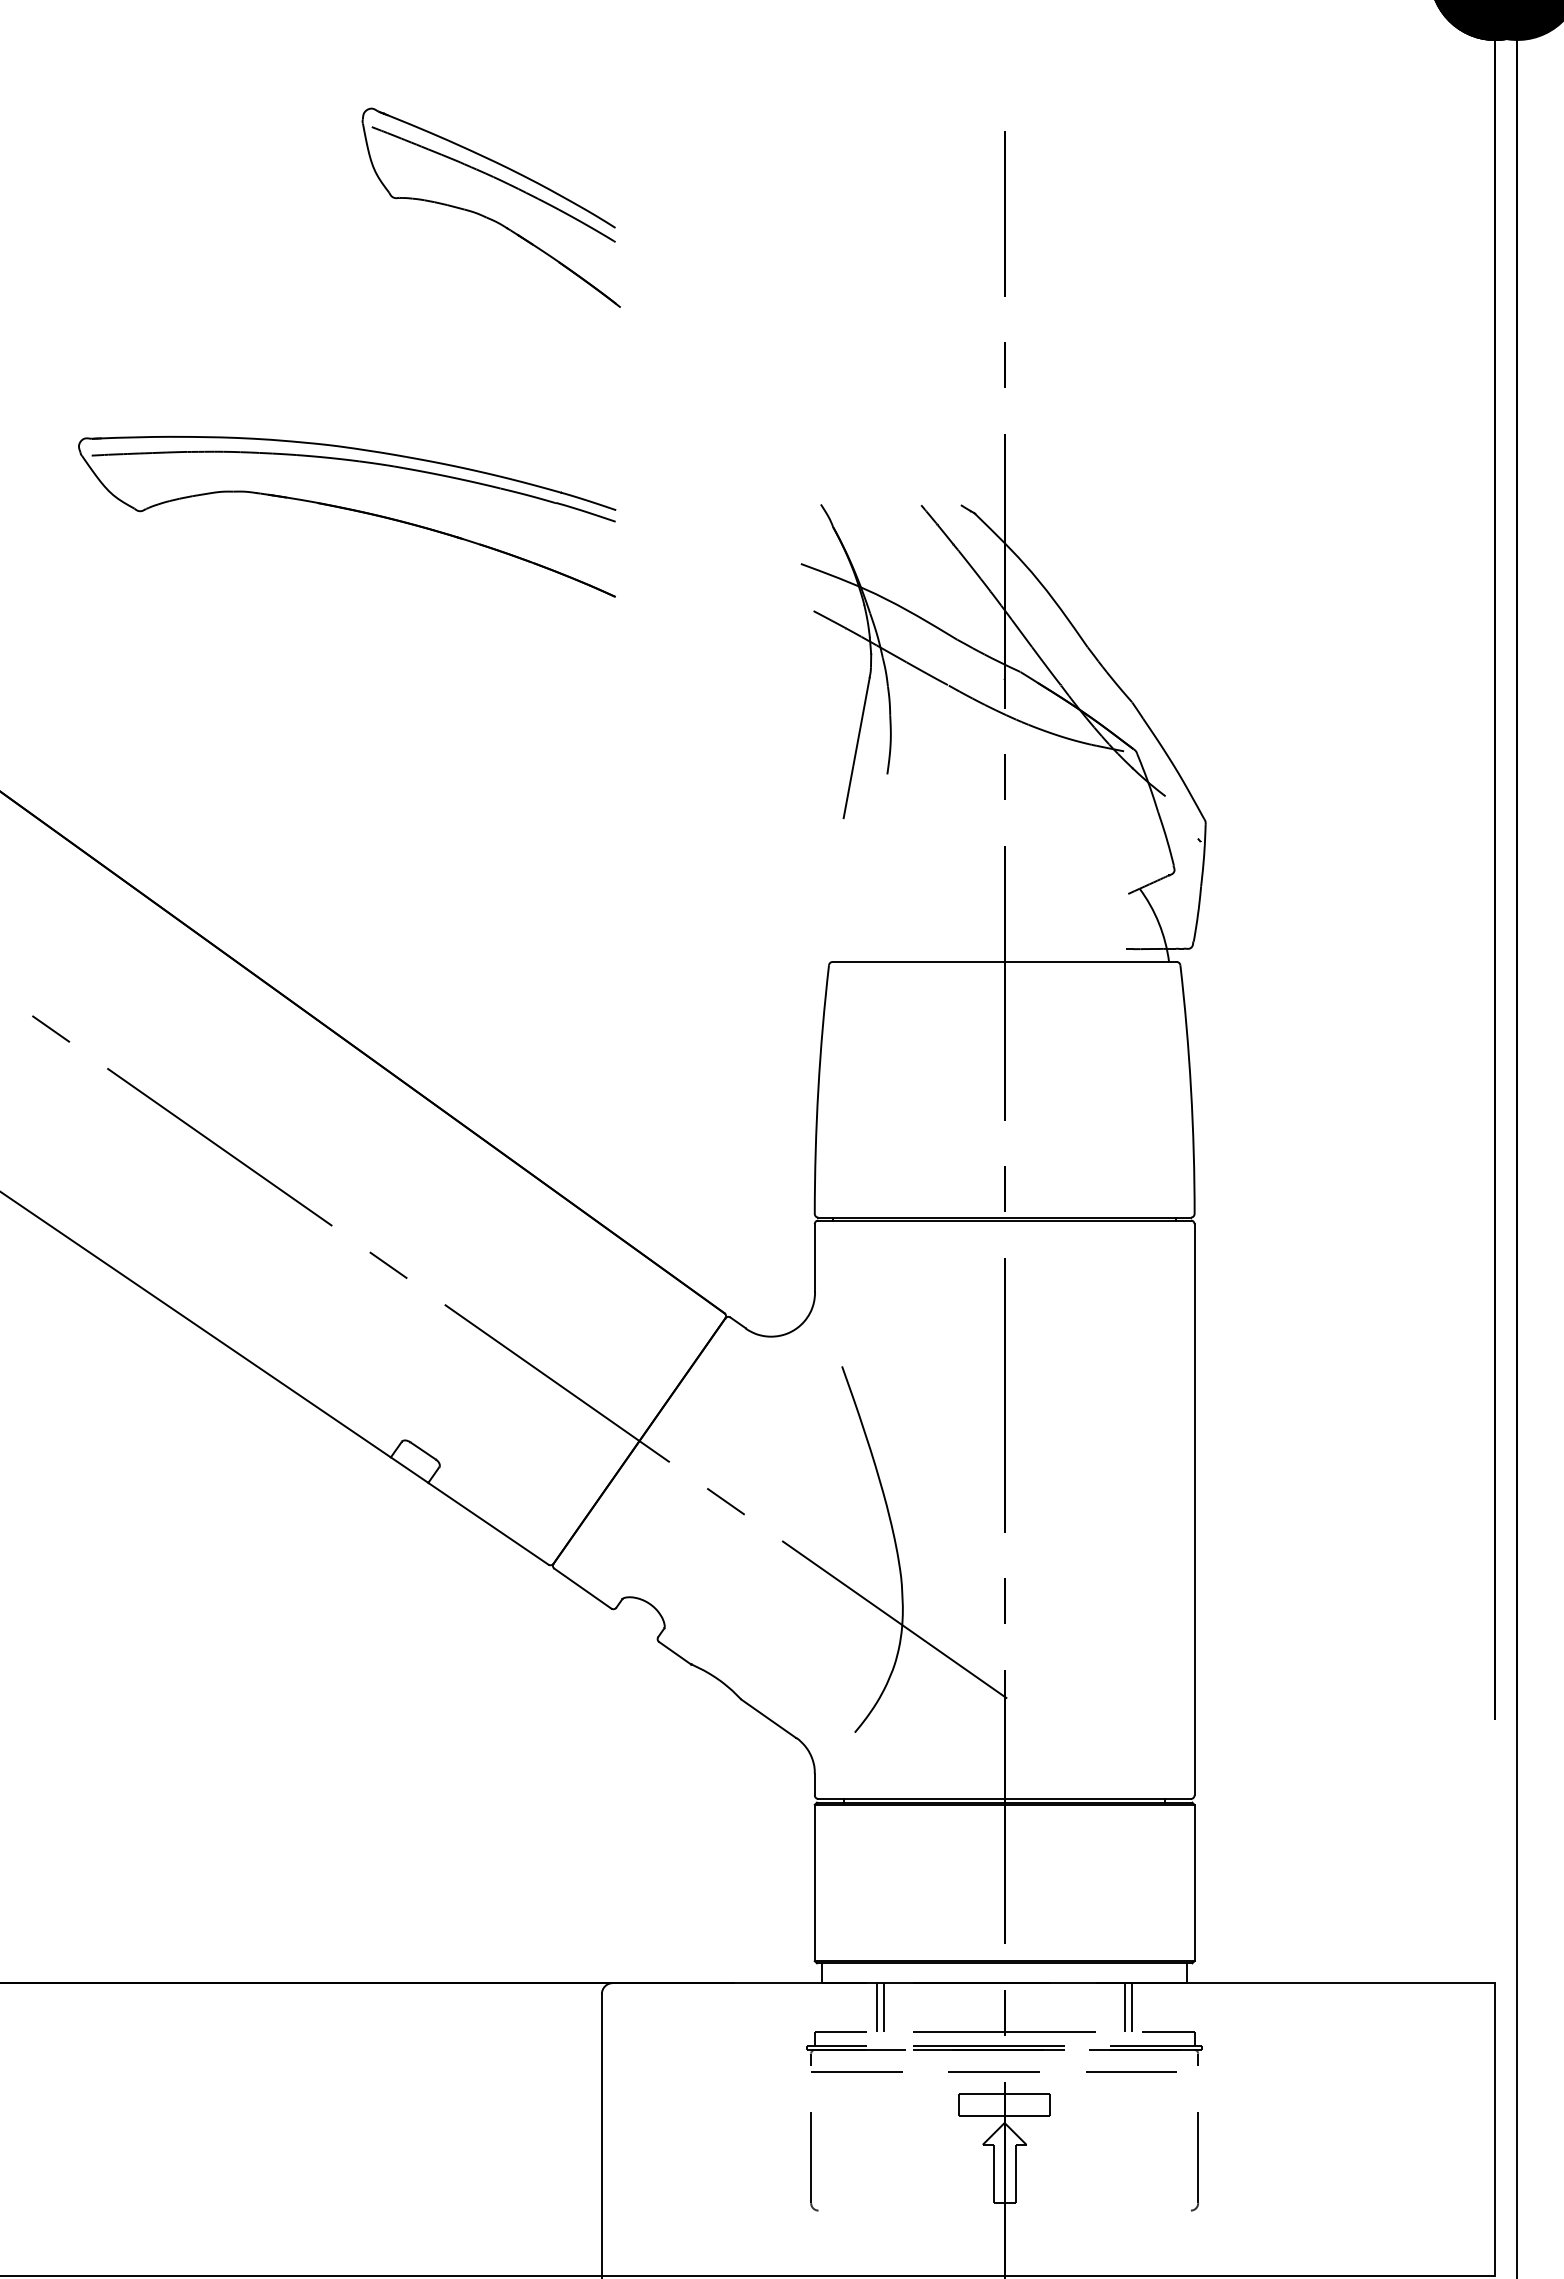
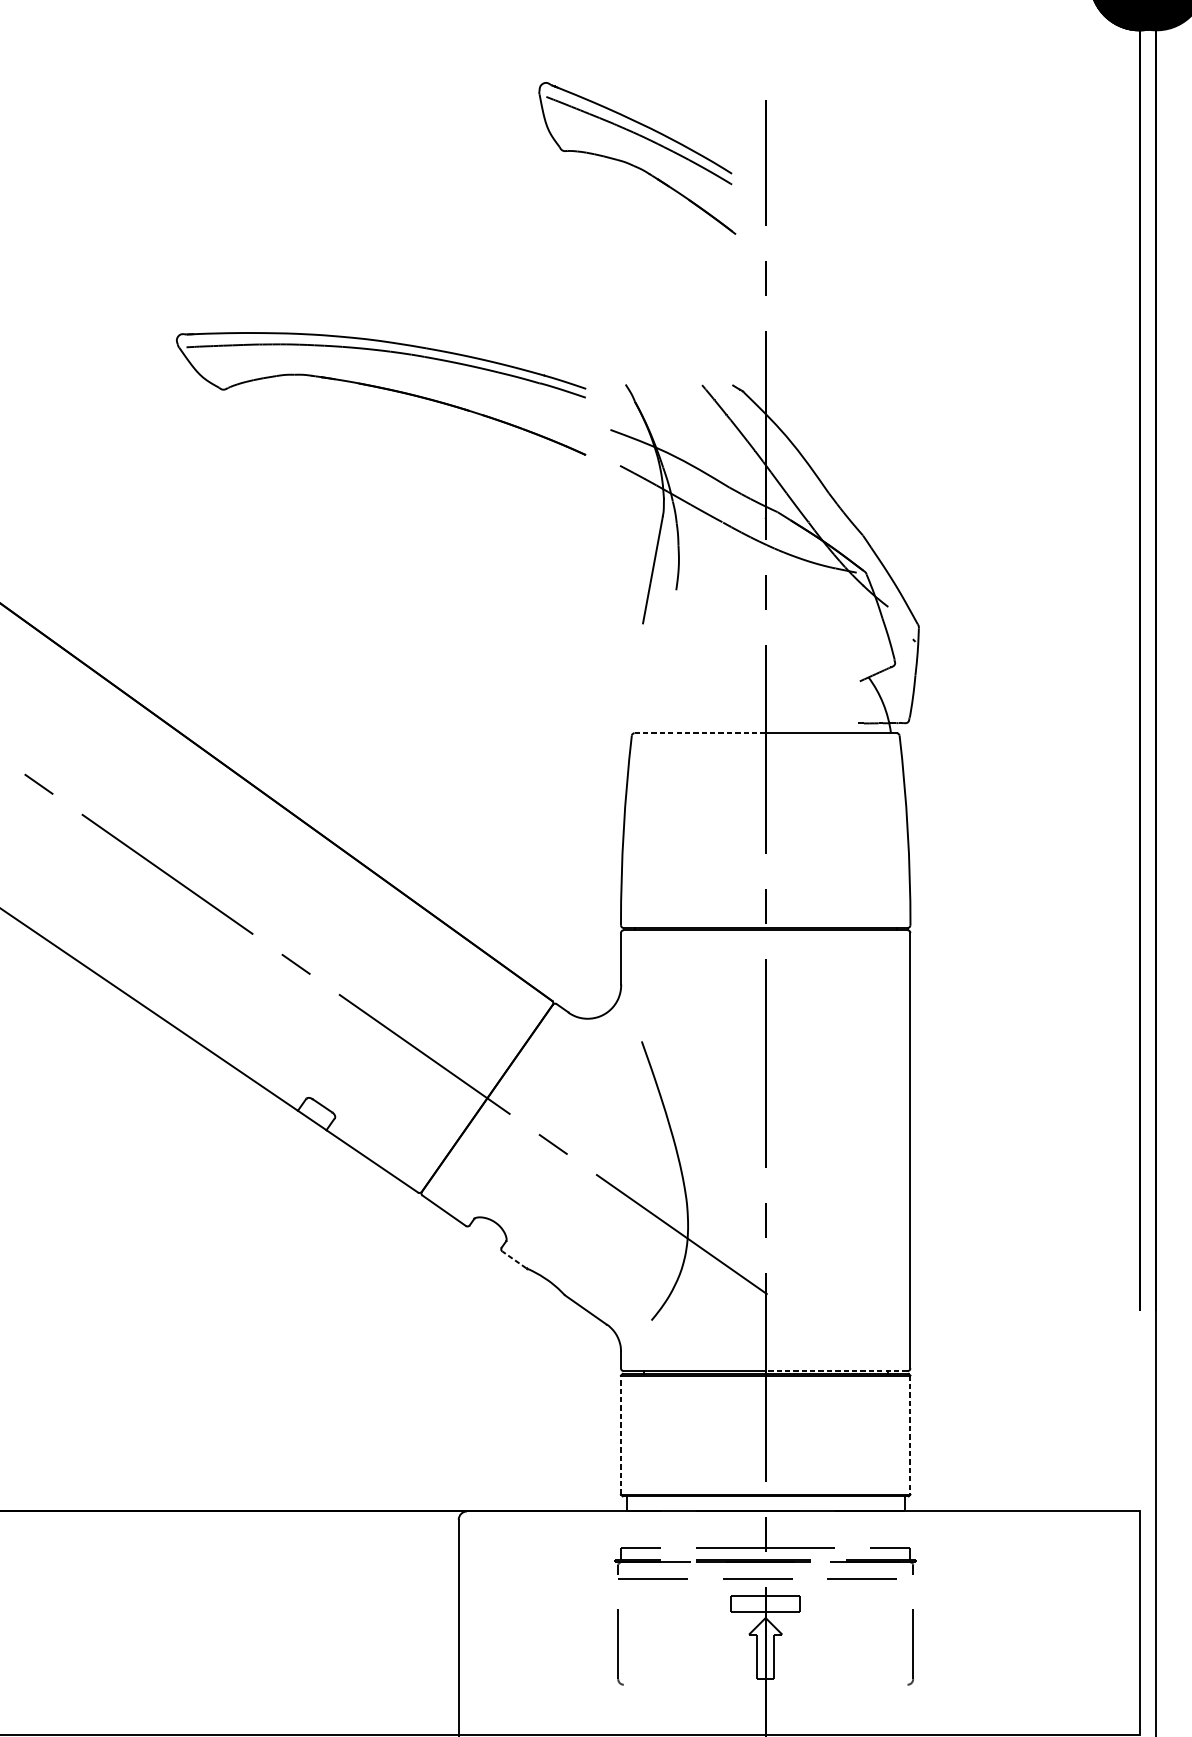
part: (486, 216) -> (633, 165), moved
part: (348, 510) -> (382, 389), moved
line: (919, 961) -> (700, 732), solid -> dashed
line: (674, 1652) -> (514, 1259), solid -> dashed
line: (1097, 1798) -> (836, 1370), solid -> dashed
line: (814, 1882) -> (620, 1434), solid -> dashed
line: (1194, 1883) -> (910, 1435), solid -> dashed
line: (876, 2007) -> (668, 1530), removed
line: (884, 2007) -> (674, 1530), removed
line: (1125, 2007) -> (857, 1530), removed
line: (1132, 2007) -> (863, 1530), removed

